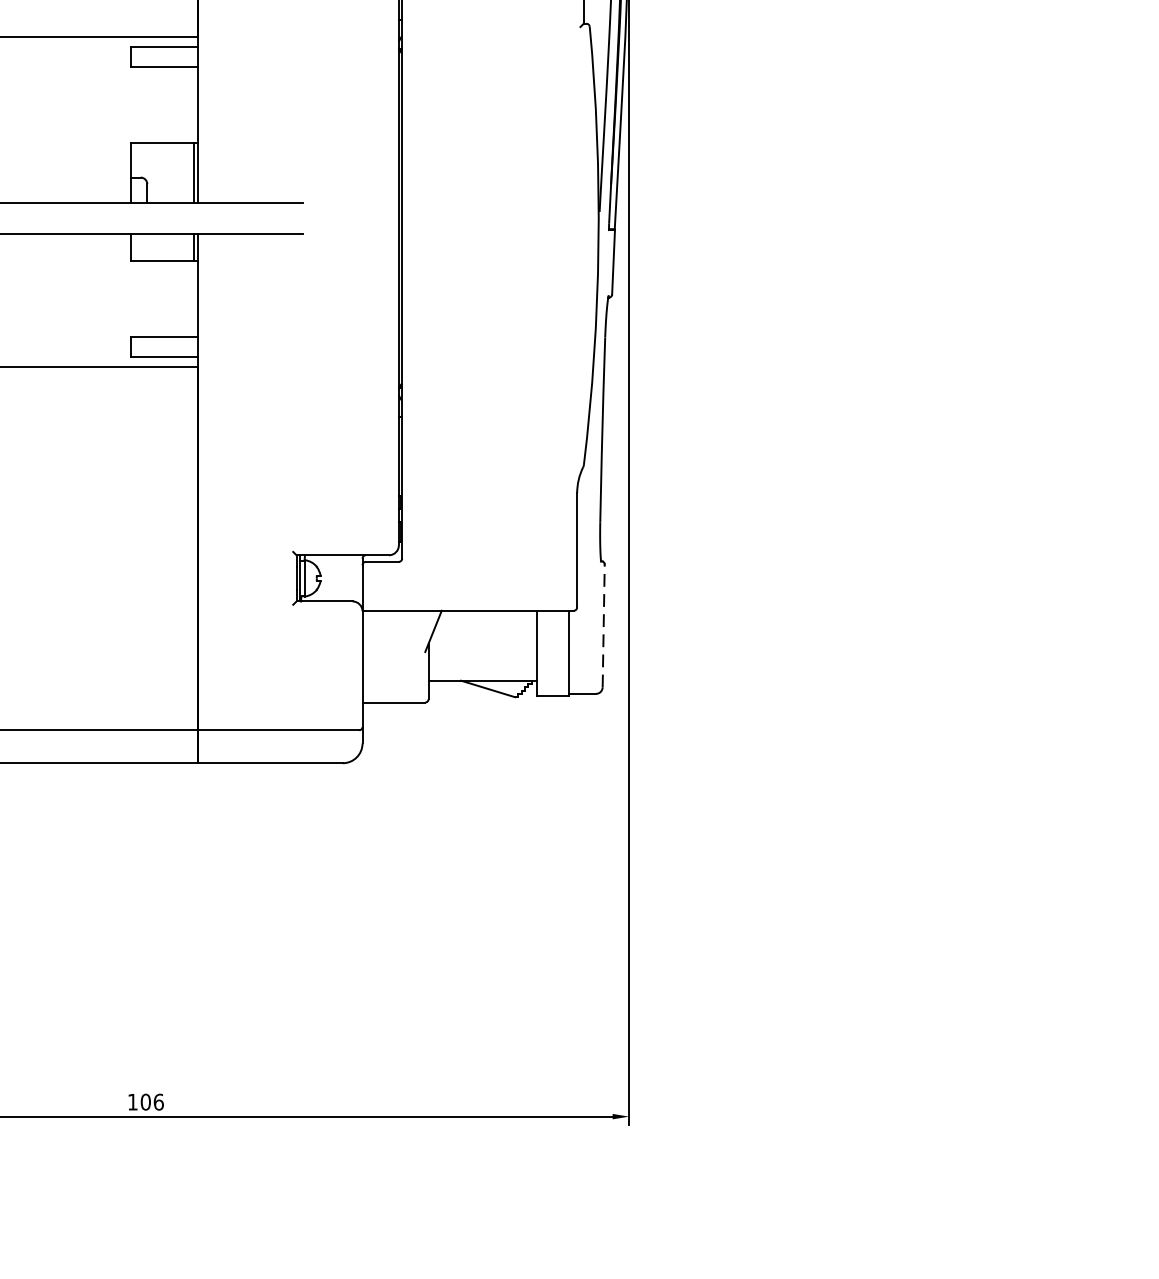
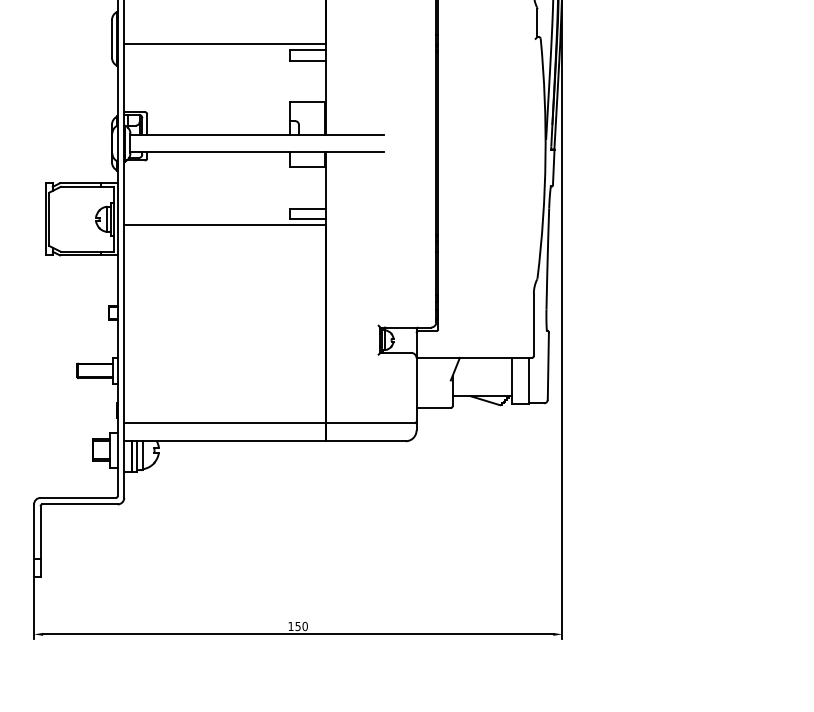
line: (603, 626) -> (548, 366), dashed -> solid
text: (152, 1100) -> (301, 625), 106 -> 150

